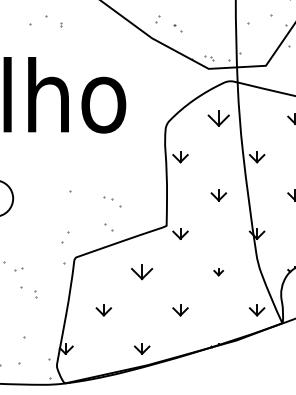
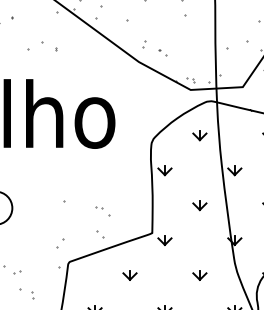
part: (218, 119) -> (199, 136), size x0.71
part: (142, 272) -> (130, 275), size x0.71
part: (218, 272) -> (199, 275), size x1.67

